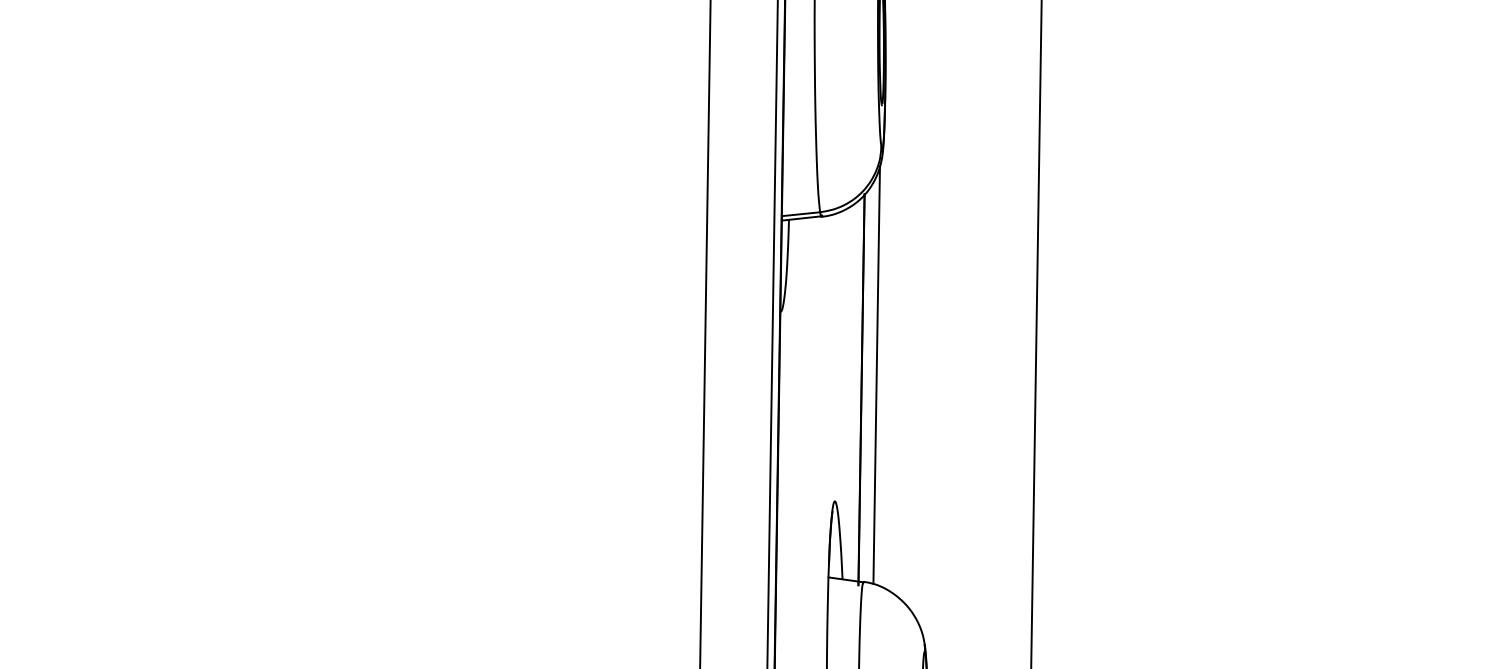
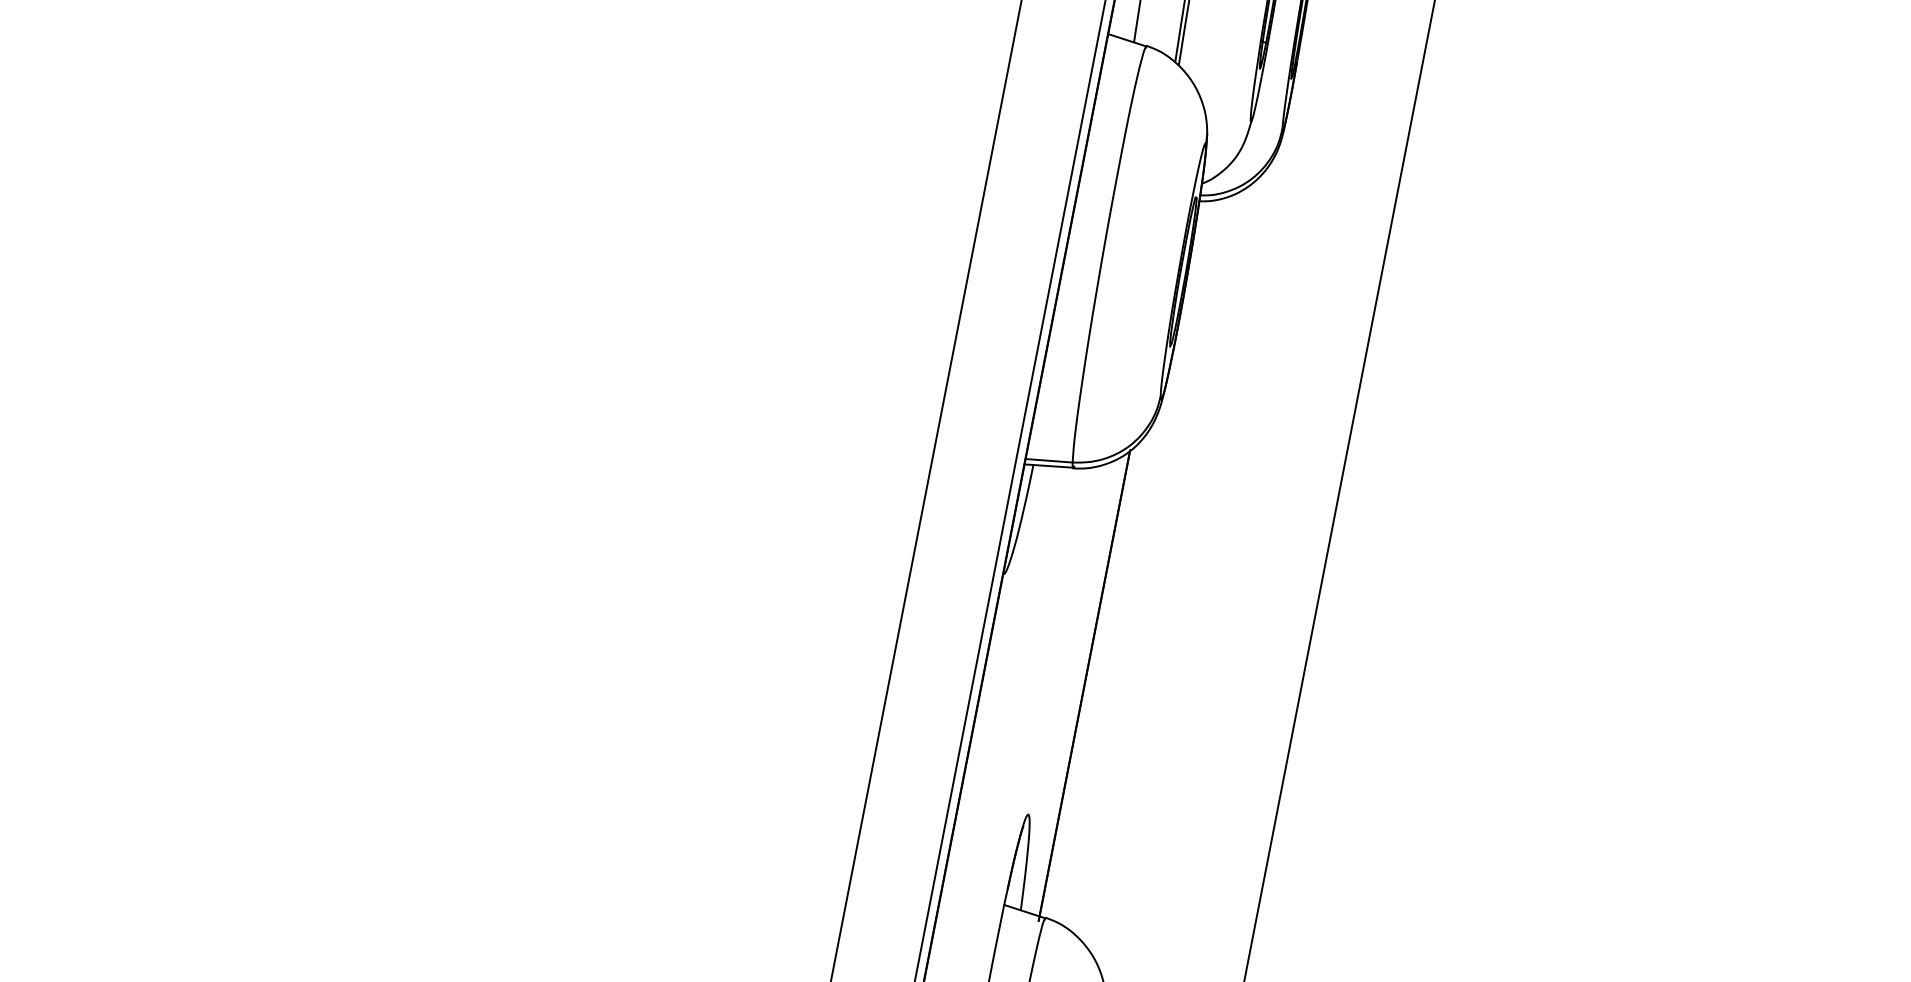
line: (876, 375) -> (1105, 671), removed

